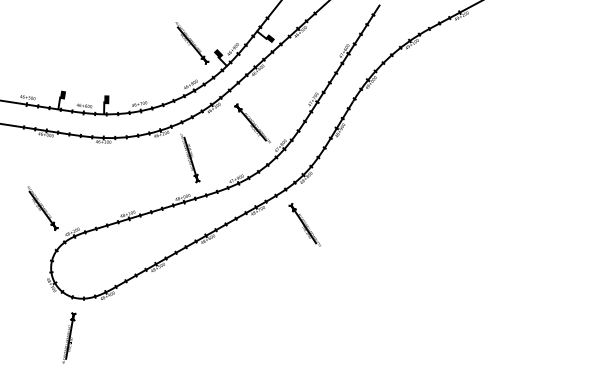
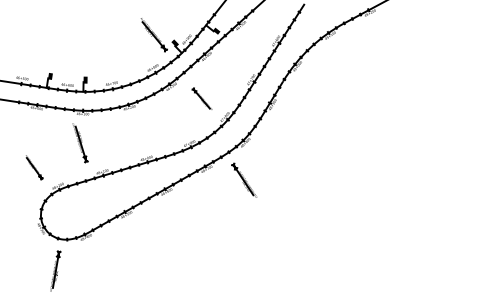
part: (252, 123) -> (202, 99), size x0.7
part: (190, 158) -> (80, 143), moved
part: (42, 208) -> (34, 167), size x0.7

